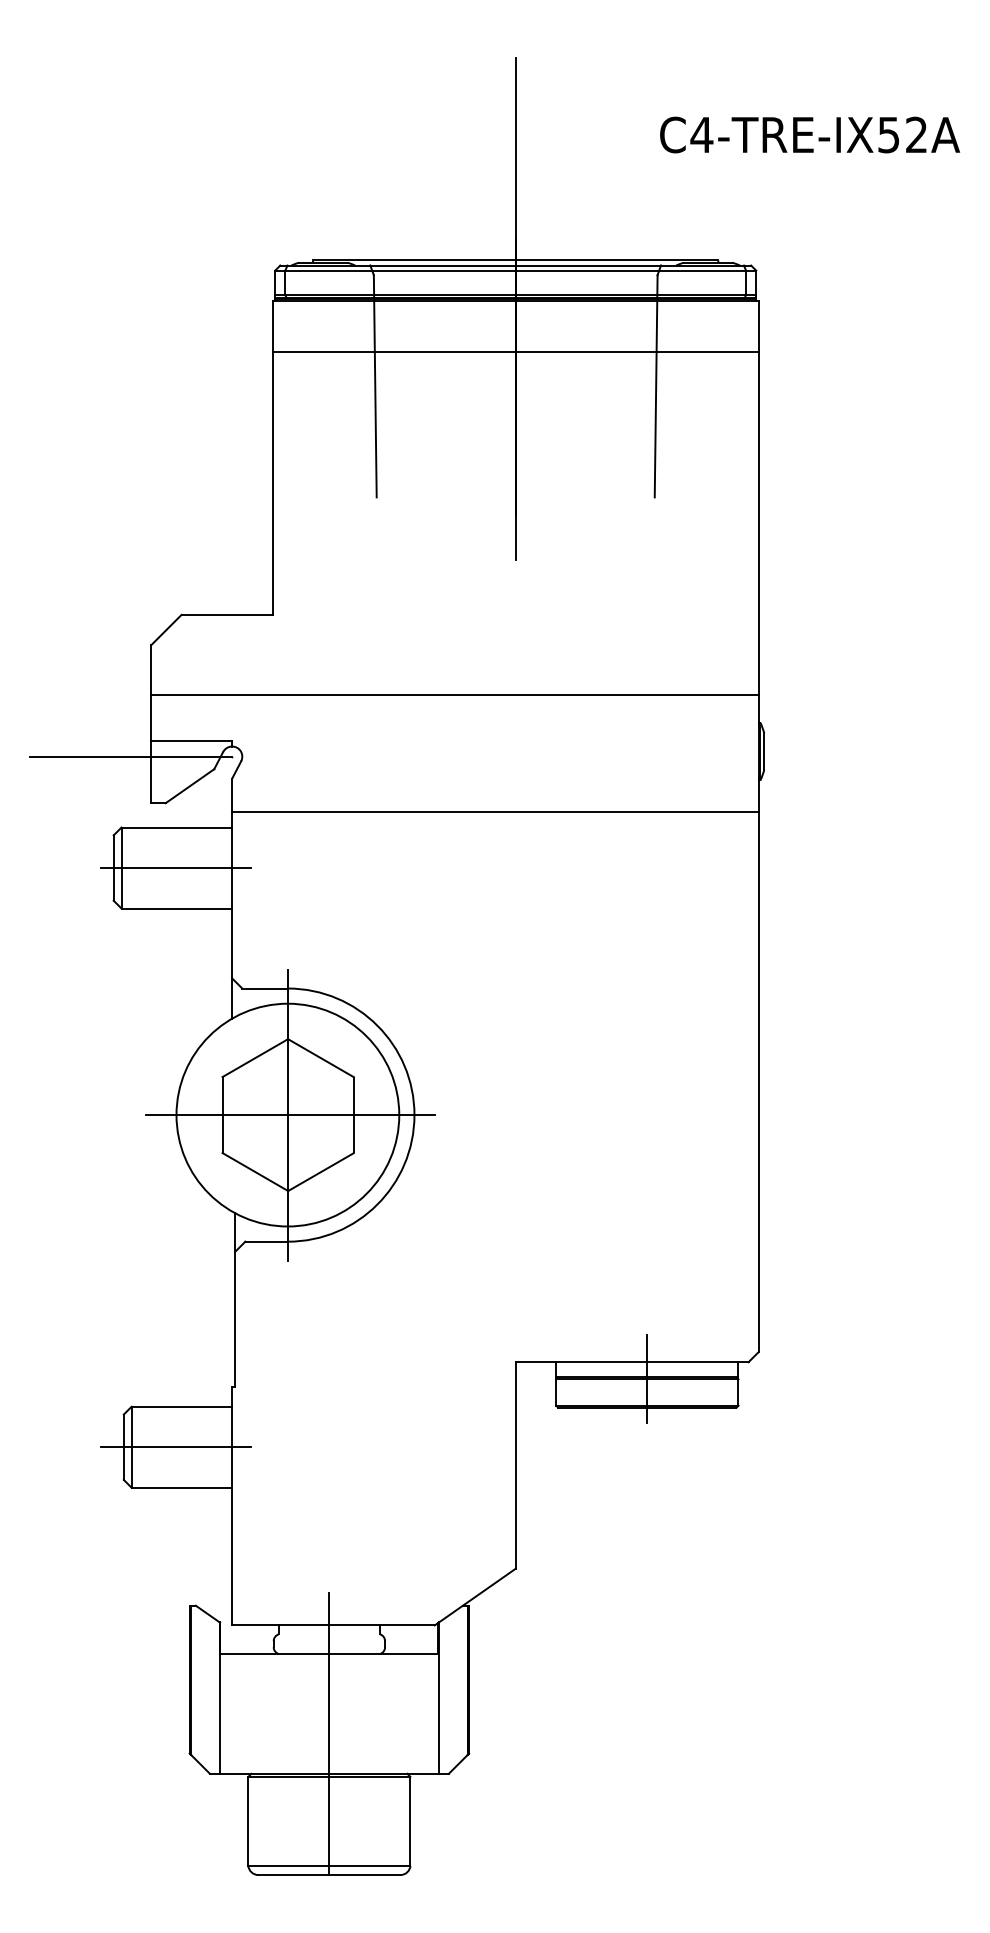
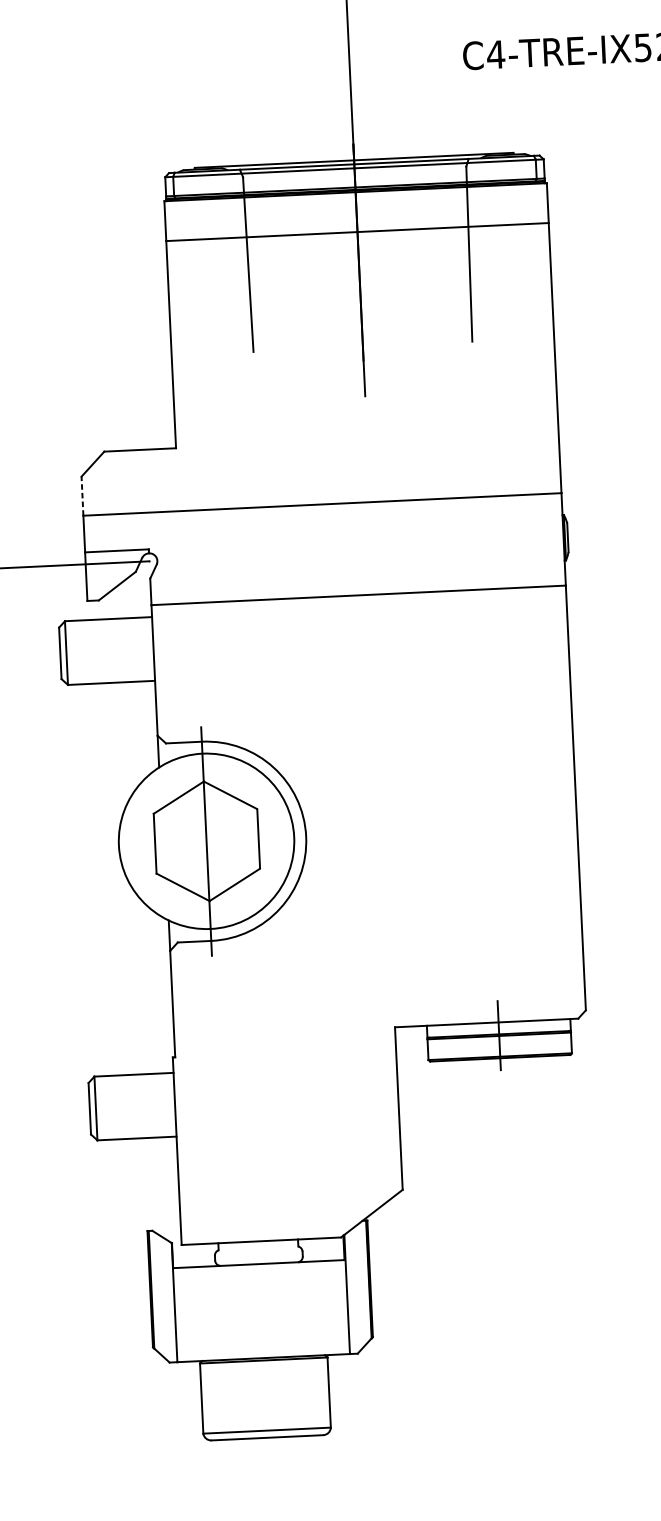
line: (151, 670) -> (82, 496), solid -> dashed
line: (175, 868) -> (108, 651), removed
line: (290, 1115) -> (208, 841), removed
line: (175, 1447) -> (130, 1107), removed
line: (329, 1733) -> (262, 1326), removed

